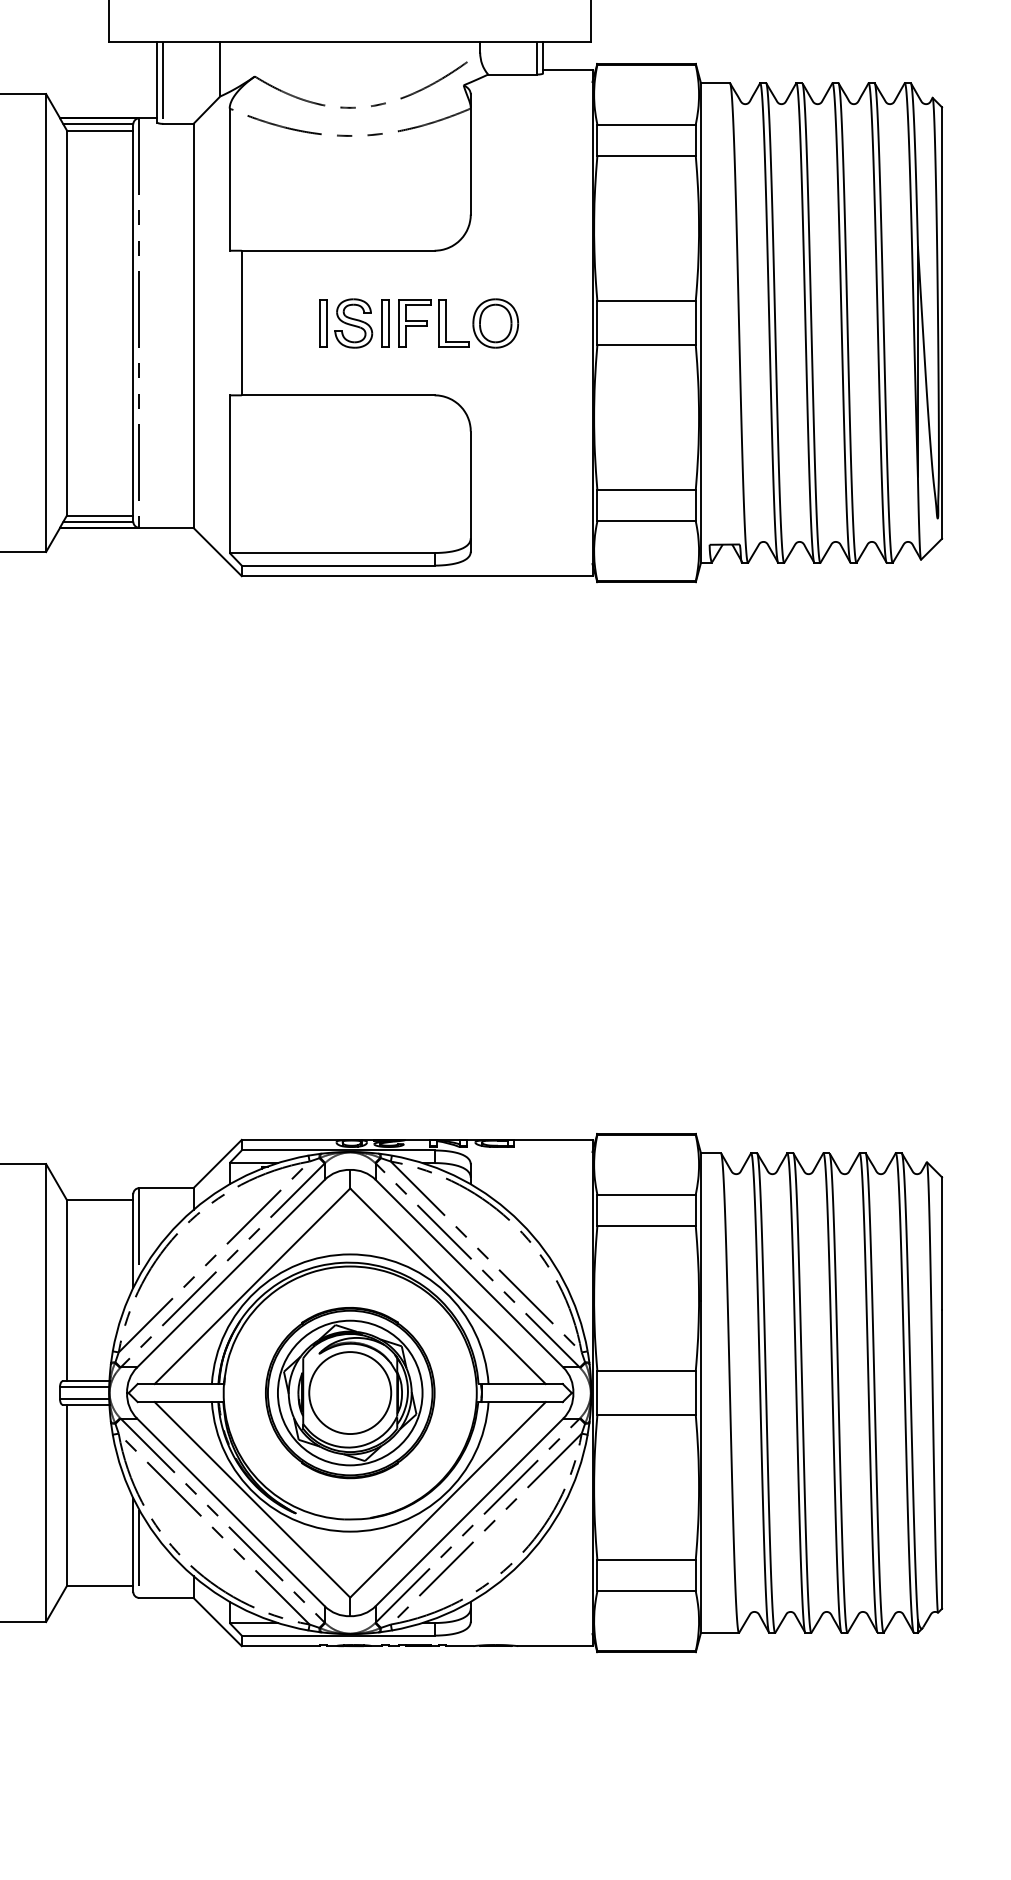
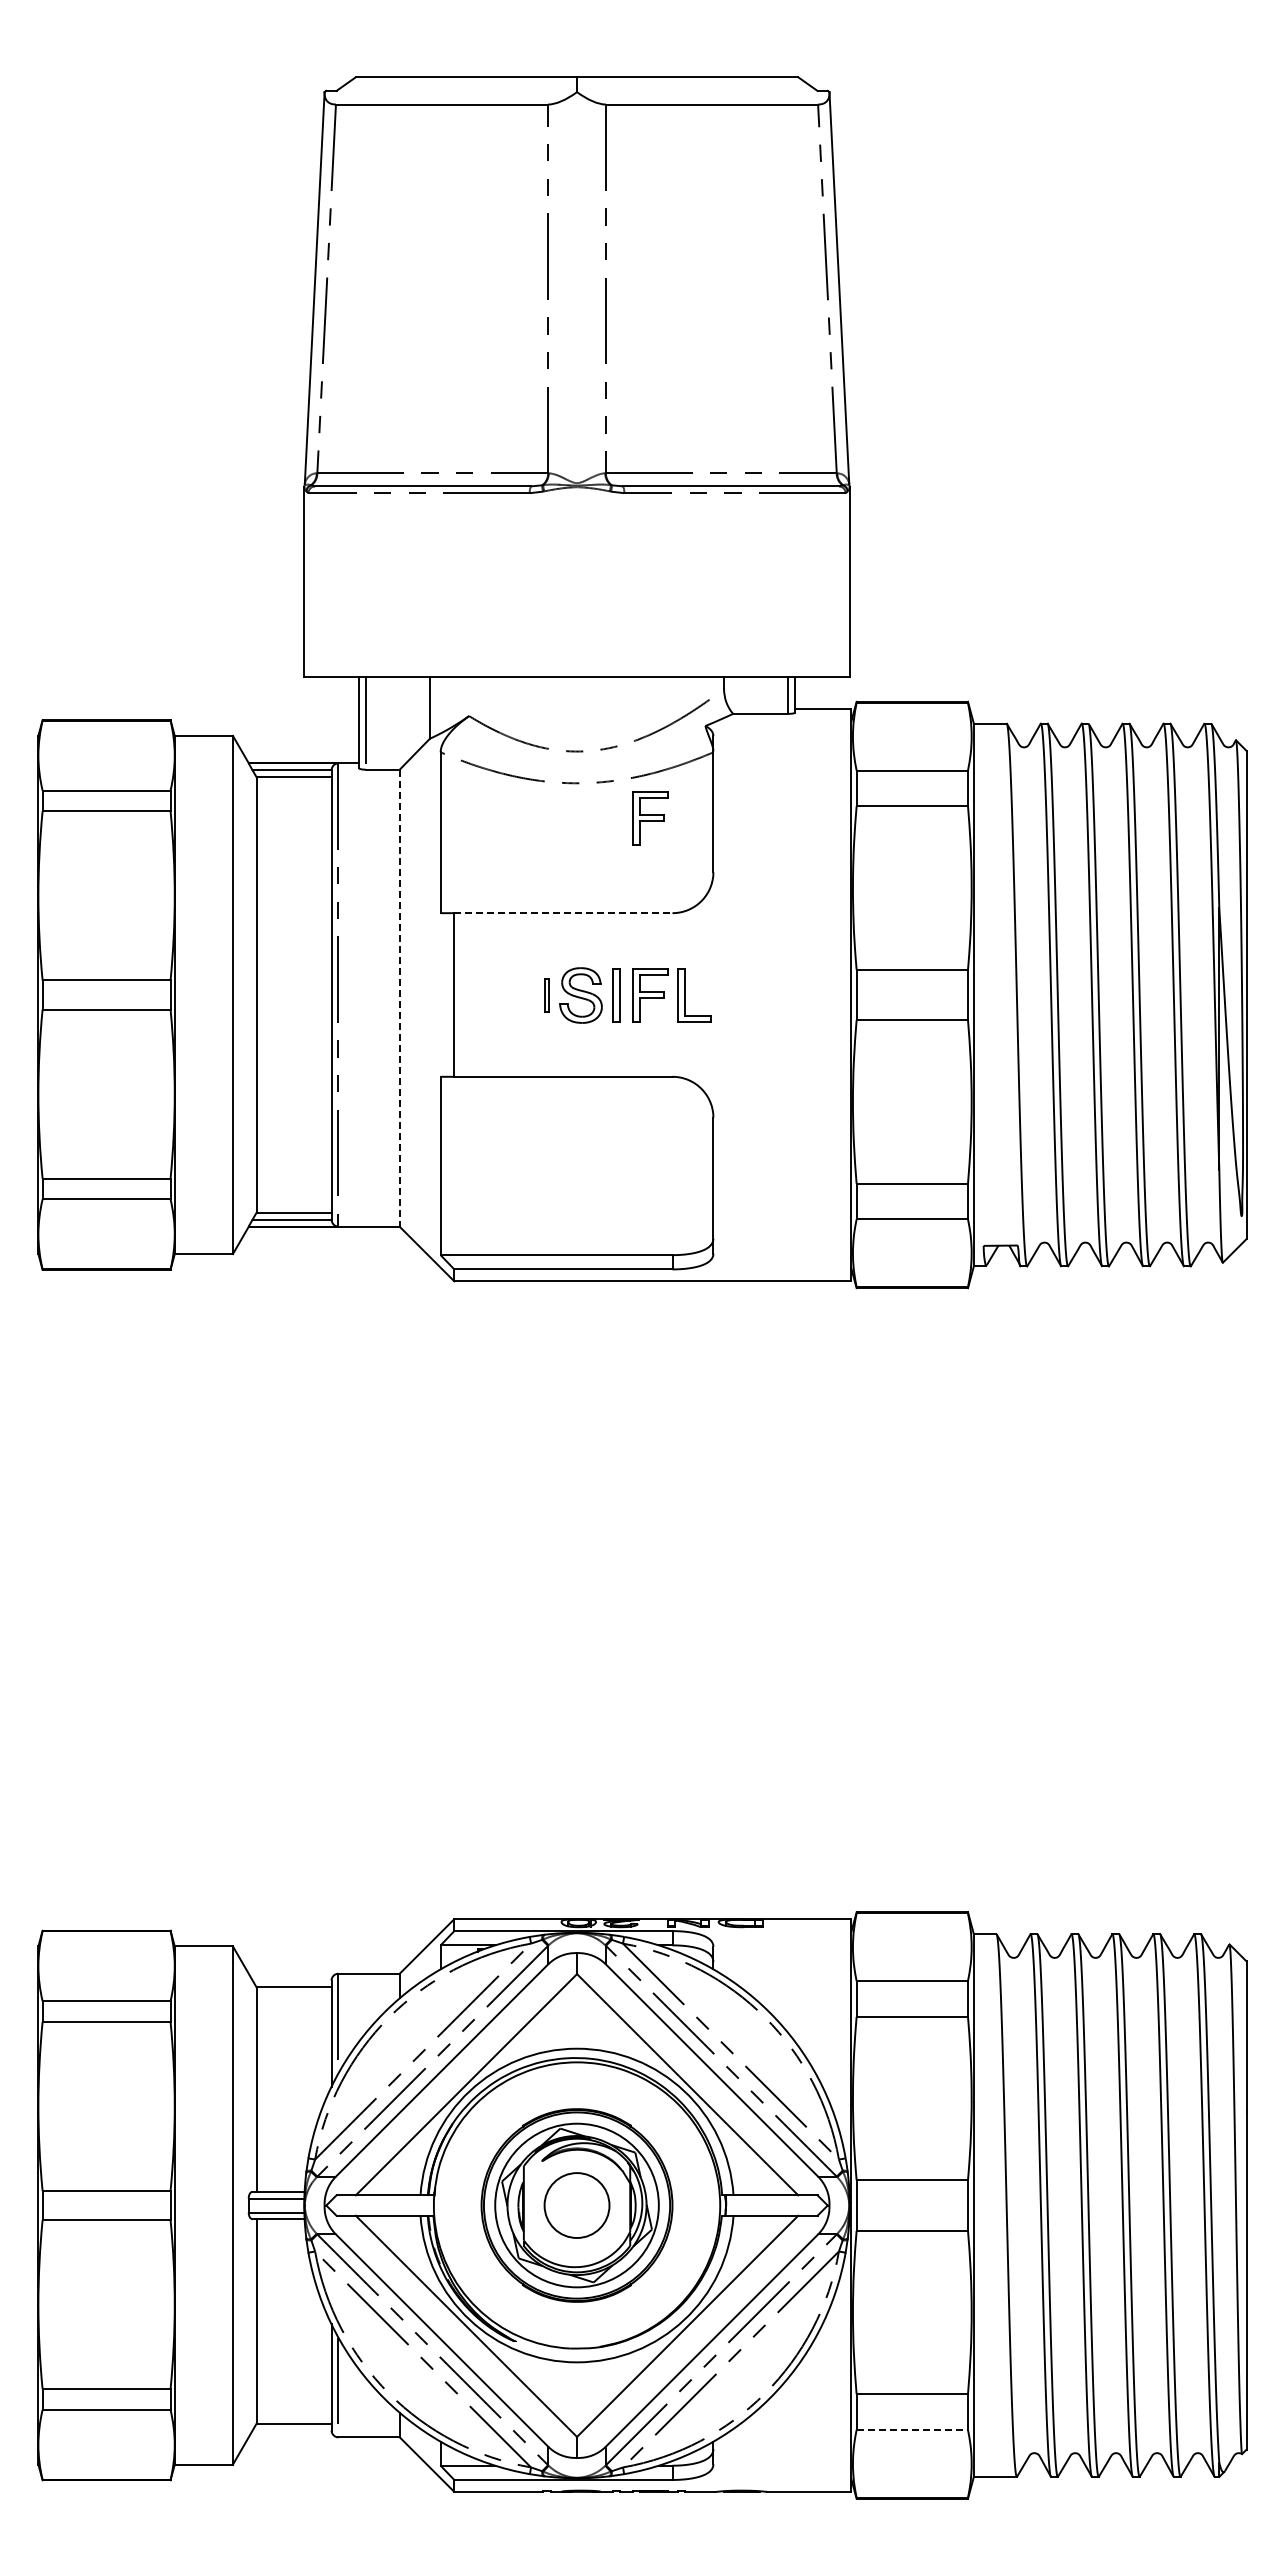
part: (415, 167) -> (650, 818), added
line: (338, 251) -> (563, 913), solid -> dashed
part: (323, 323) -> (546, 995), size x0.6
part: (495, 323) -> (741, 995), removed
line: (193, 326) -> (399, 998), solid -> dashed
circle: (349, 1393) -> (576, 2205), size x0.7
line: (646, 1591) -> (912, 2429), solid -> dashed

